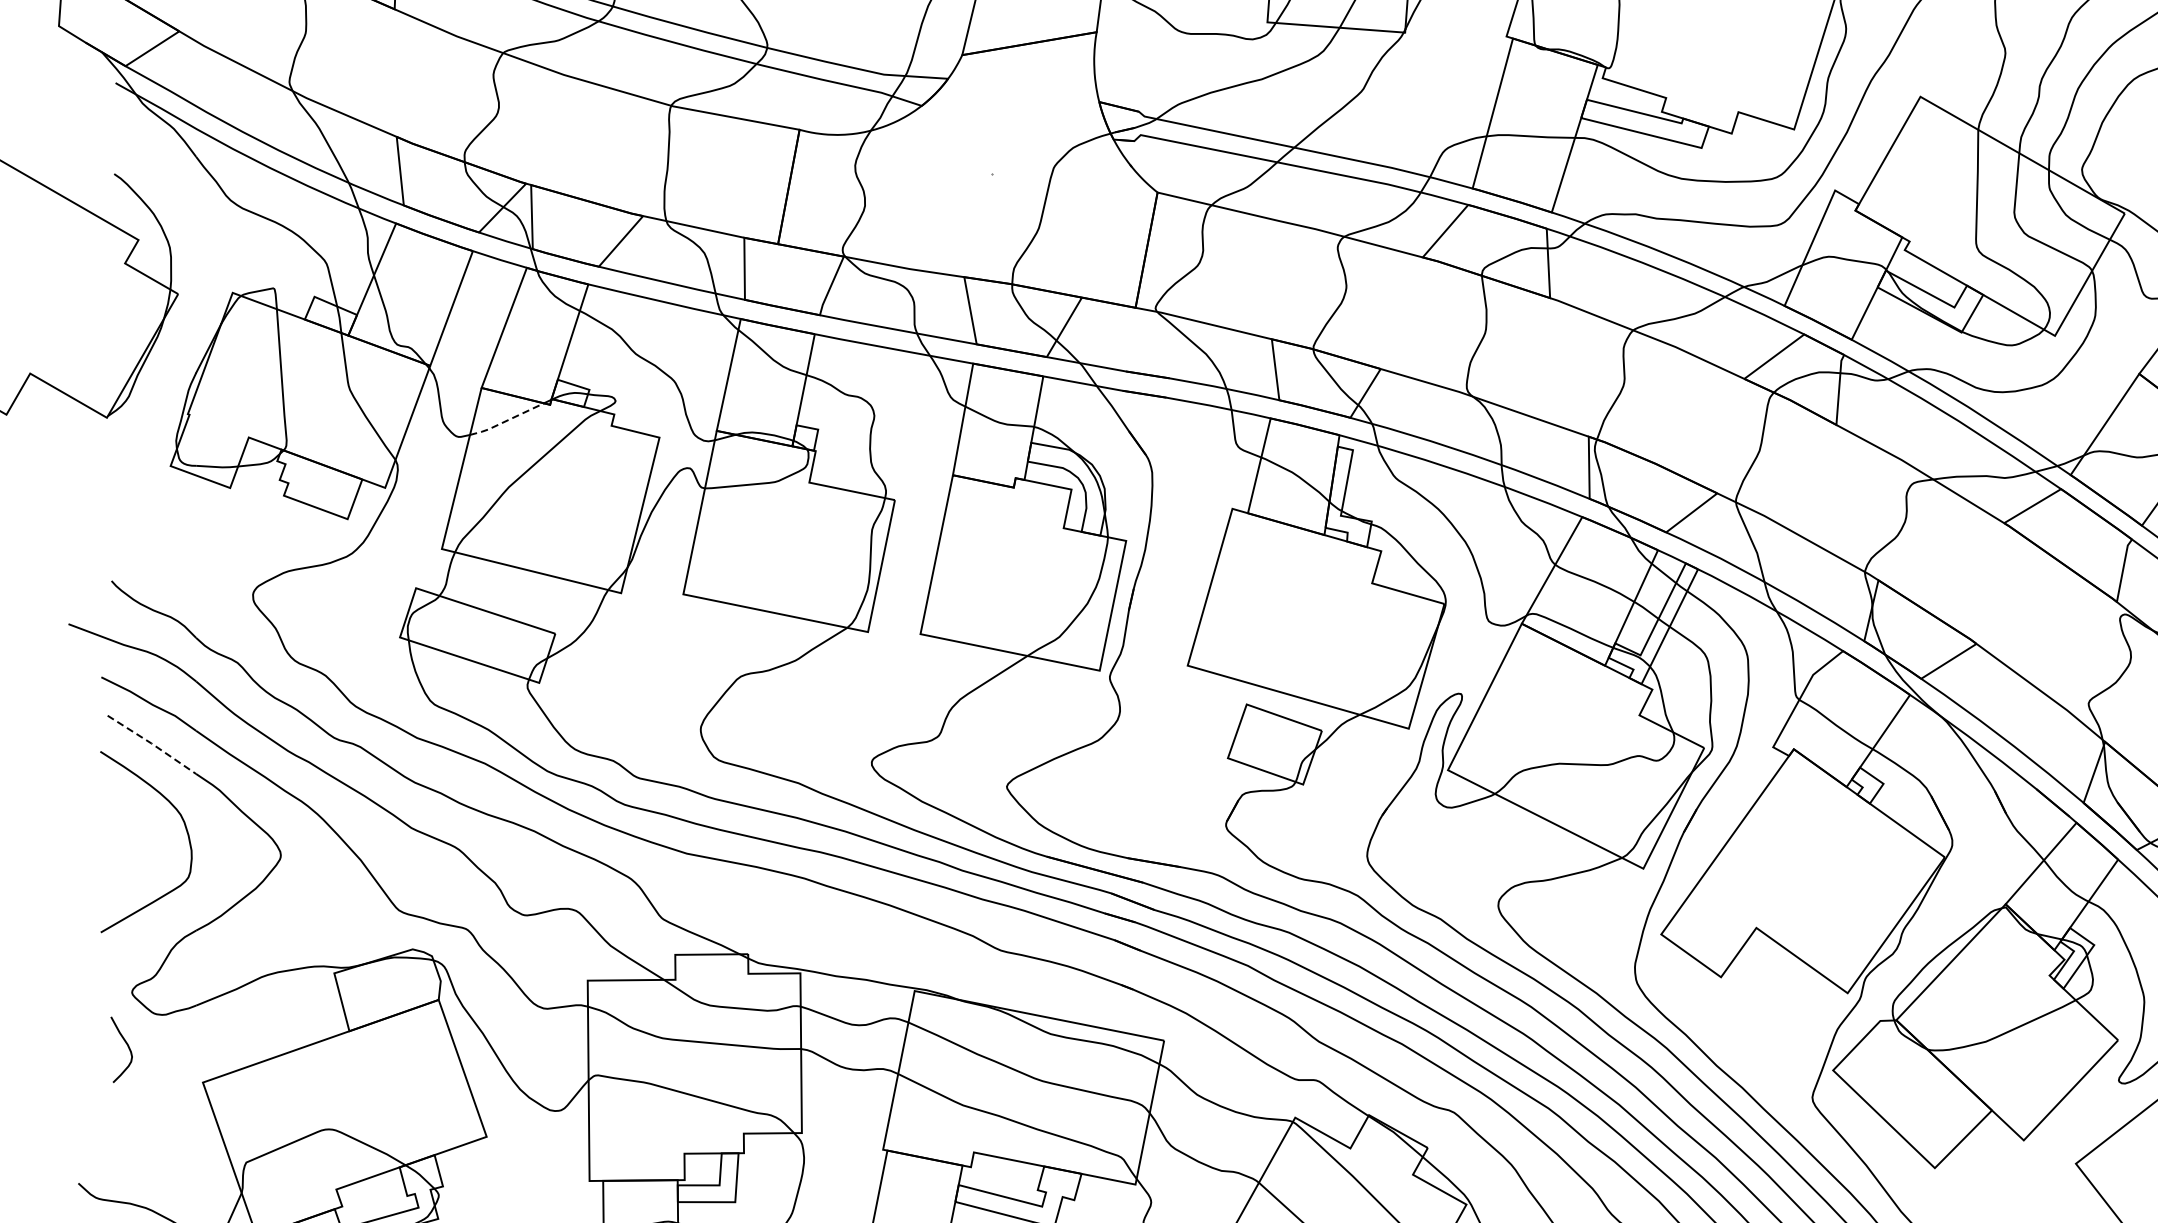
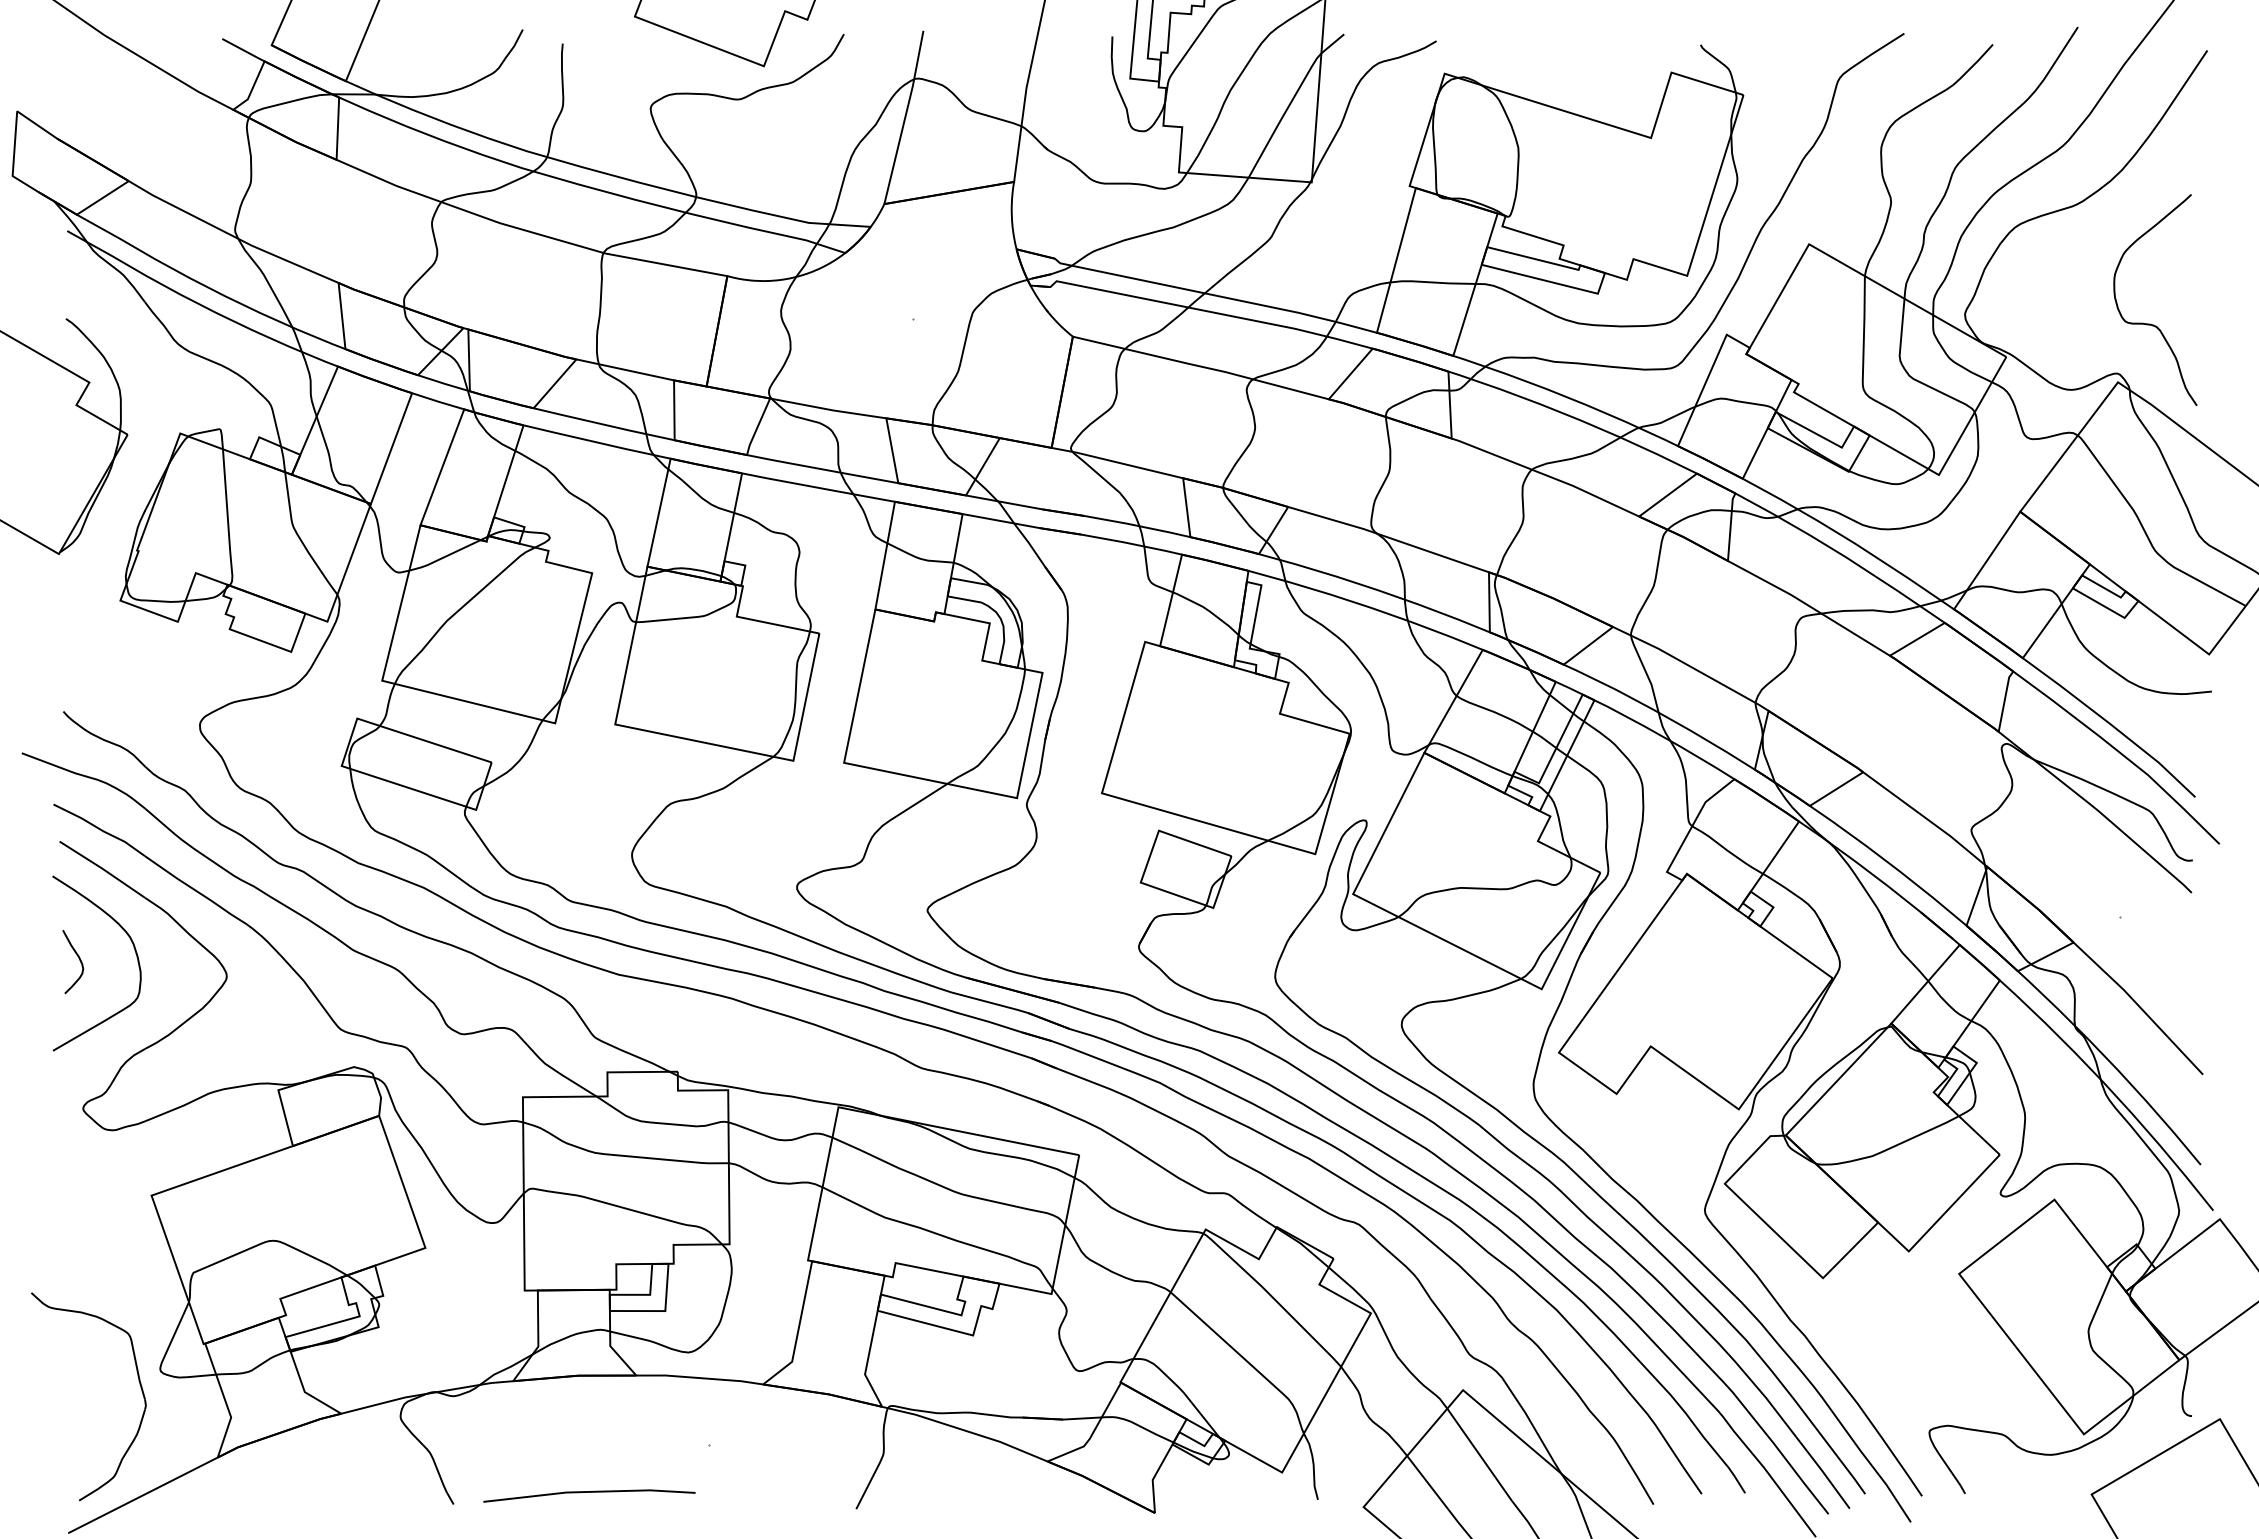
line: (506, 420) -> (444, 556), dashed -> solid
line: (152, 743) -> (102, 868), dashed -> solid
curve: (128, 1048) -> (79, 960), moved

